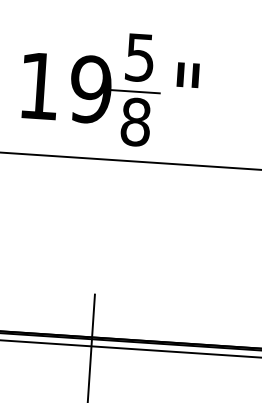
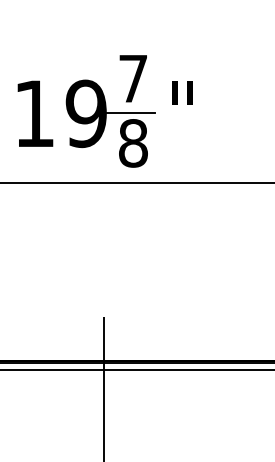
text: (139, 58) -> (132, 79), 5 -> 7

